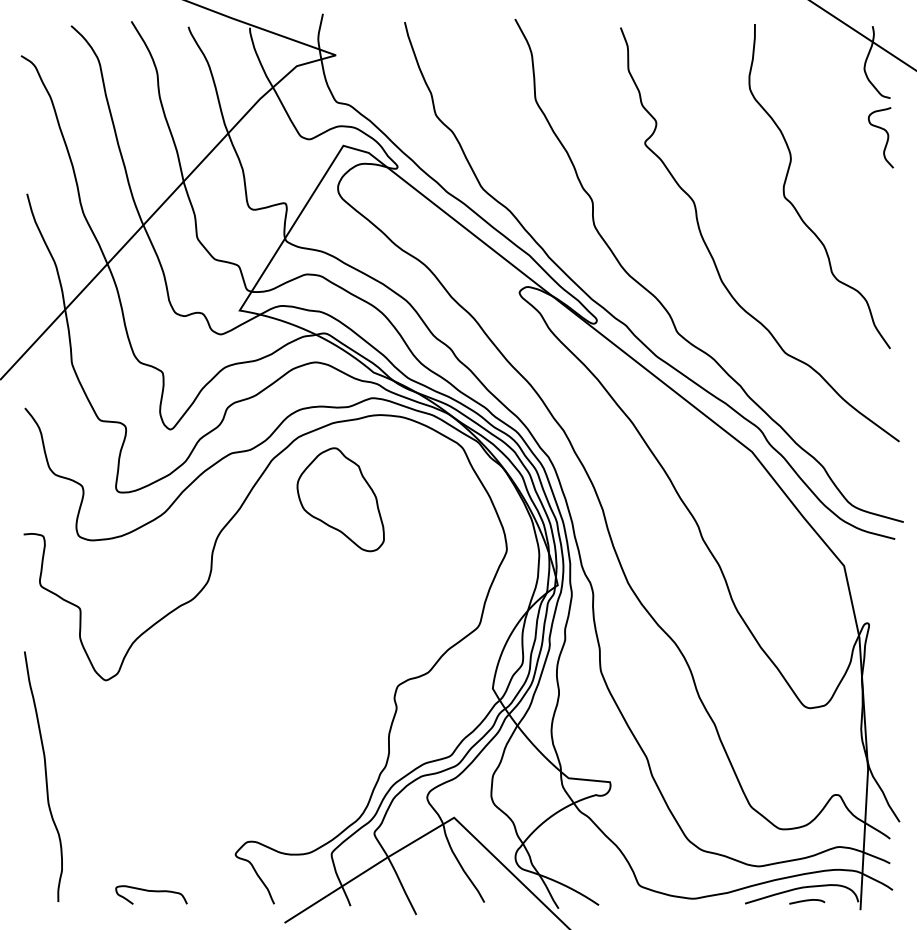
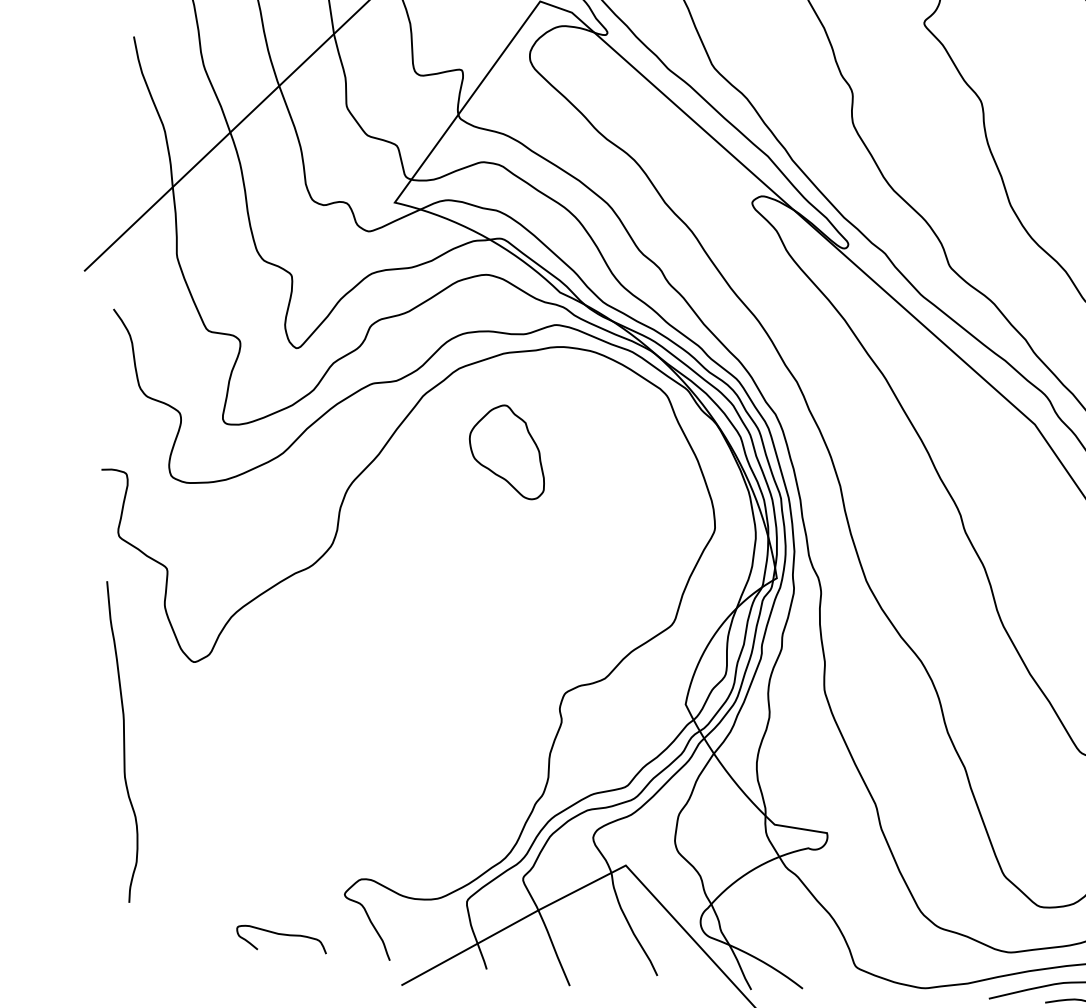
part: (340, 499) -> (507, 451), size x0.7
curve: (45, 776) -> (123, 741), moved
curve: (151, 891) -> (281, 934), moved

